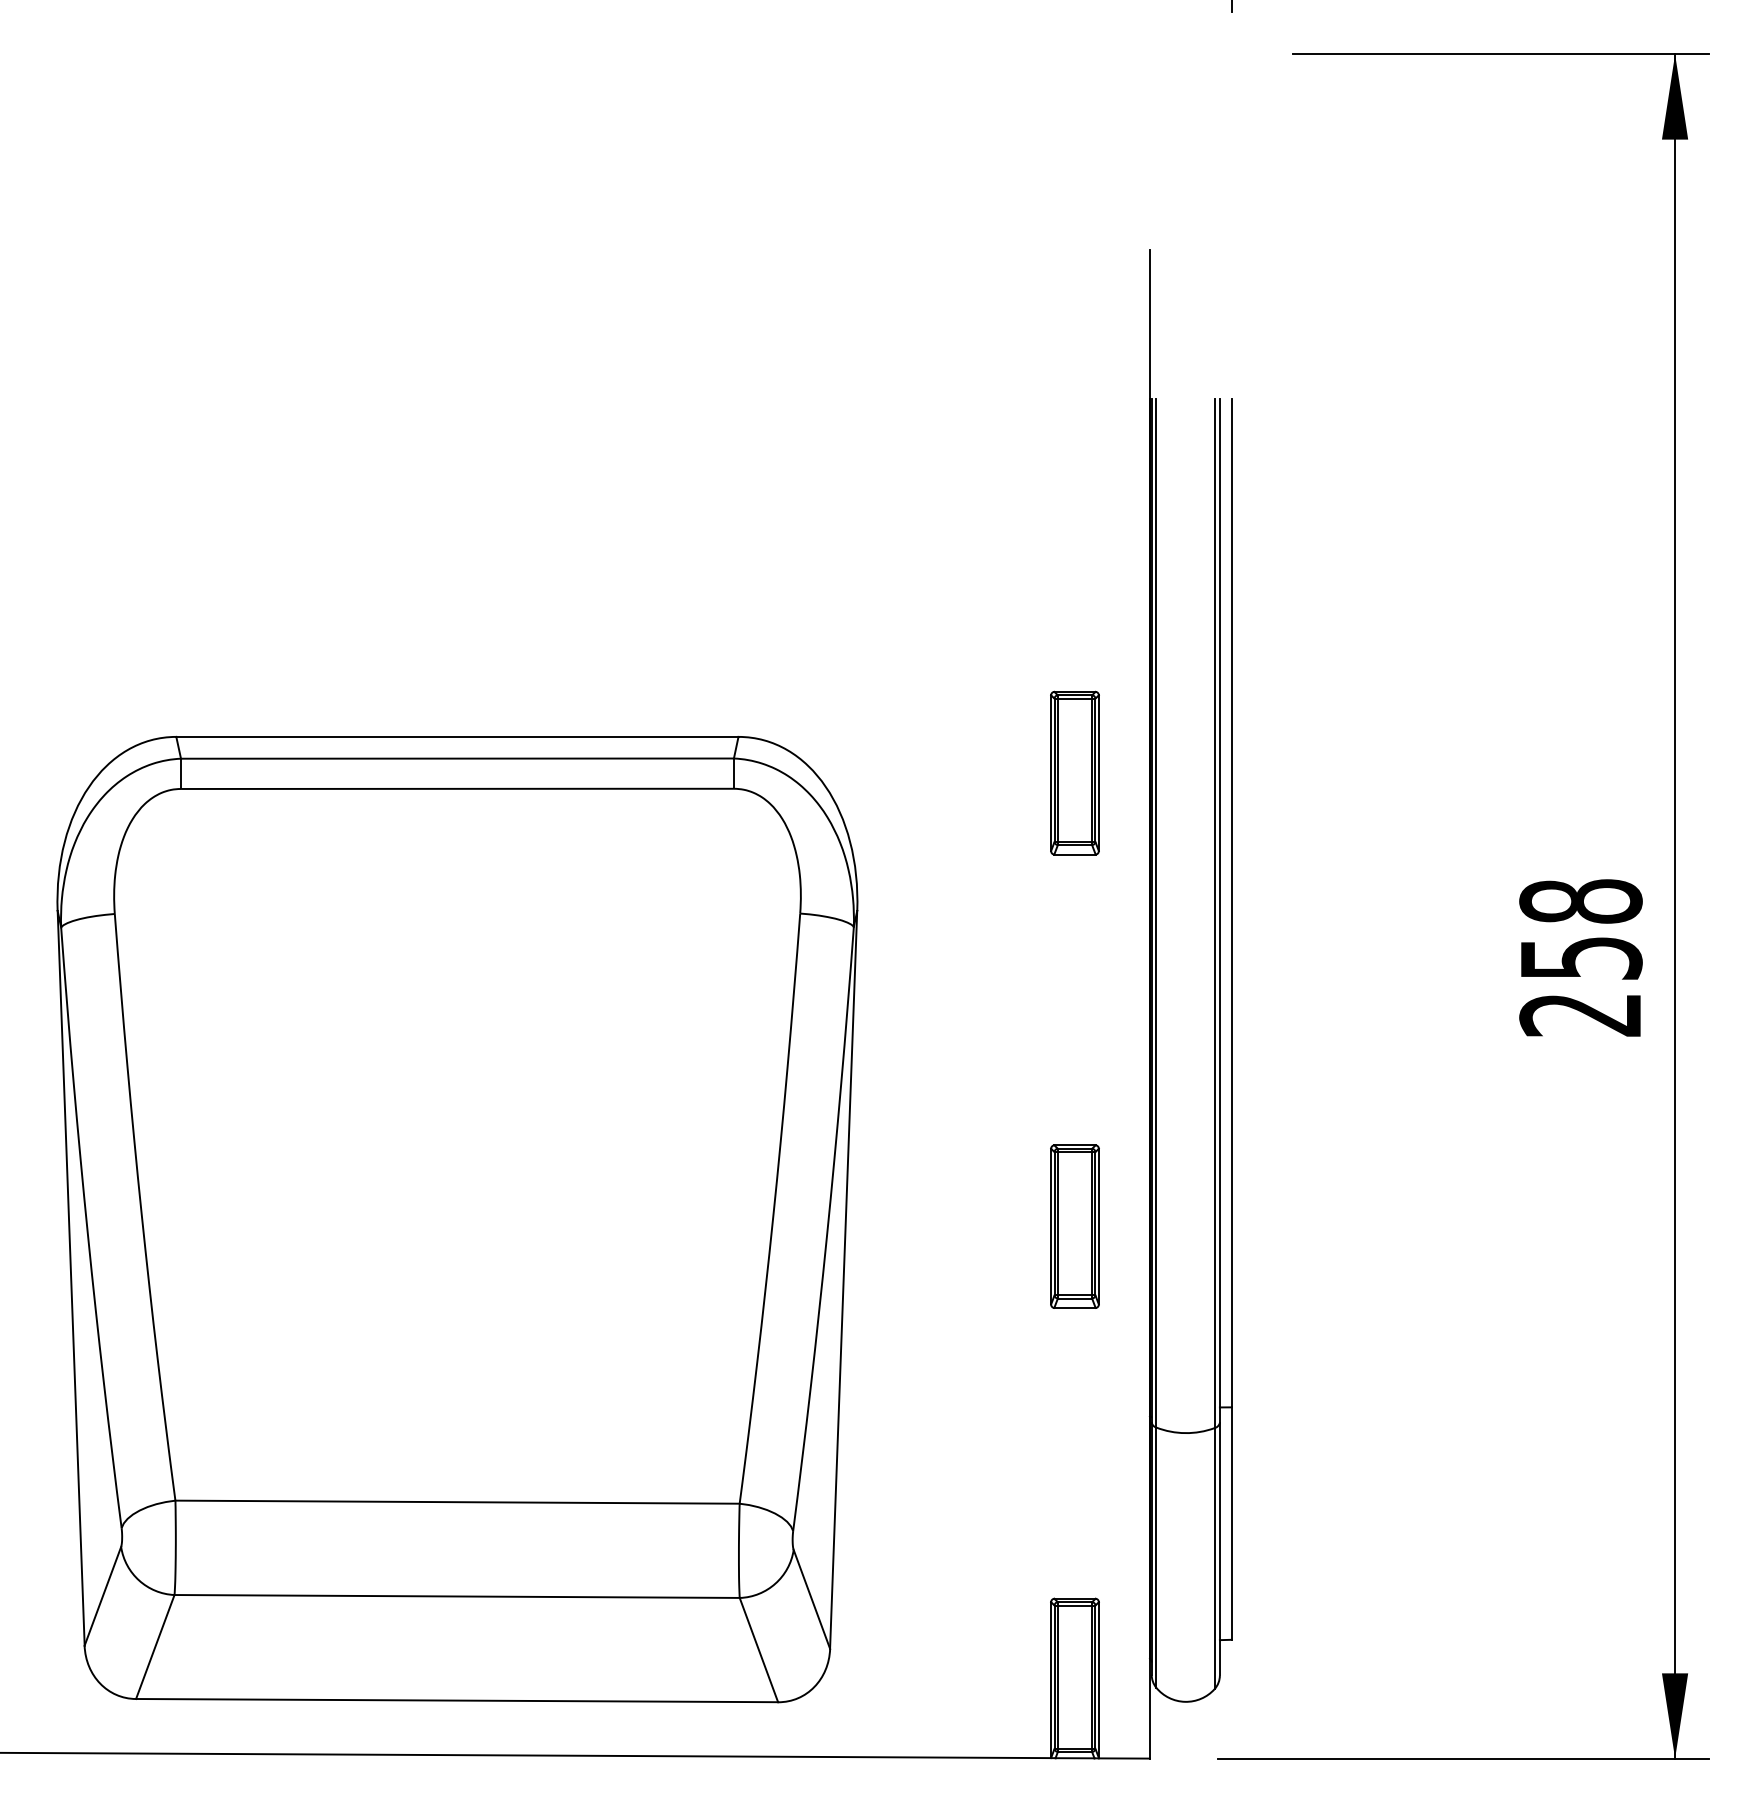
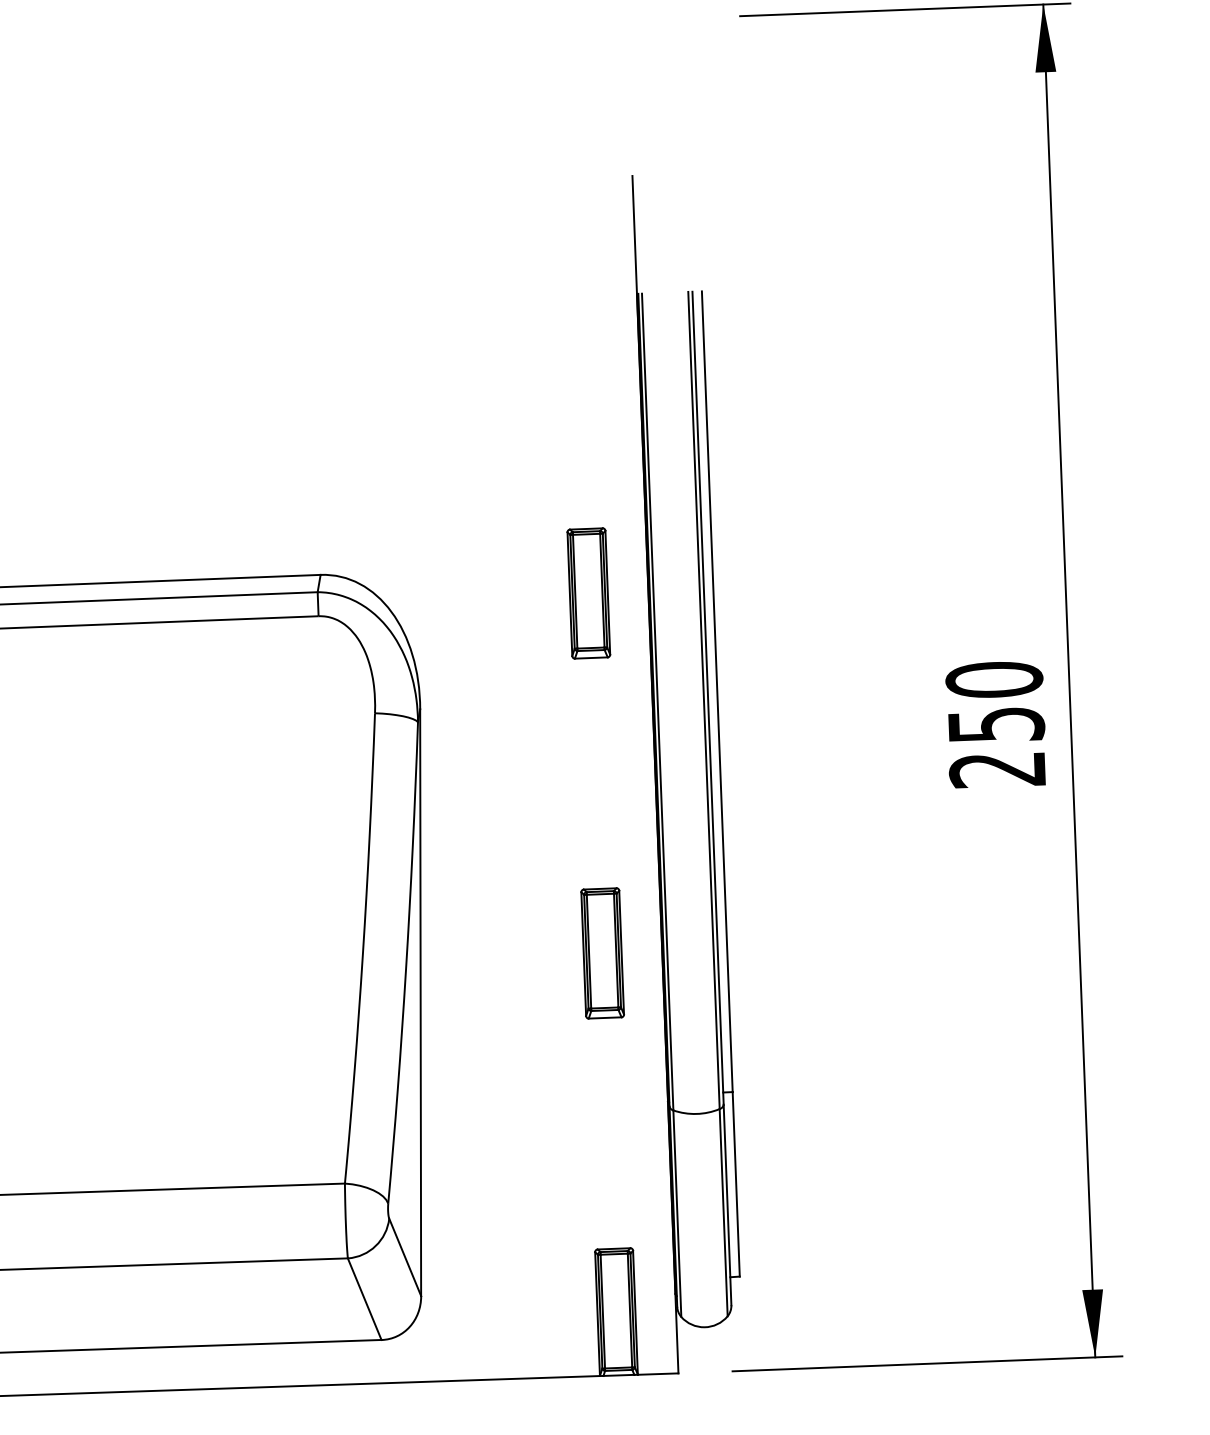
text: (1580, 901) -> (994, 679), 258 -> 250

